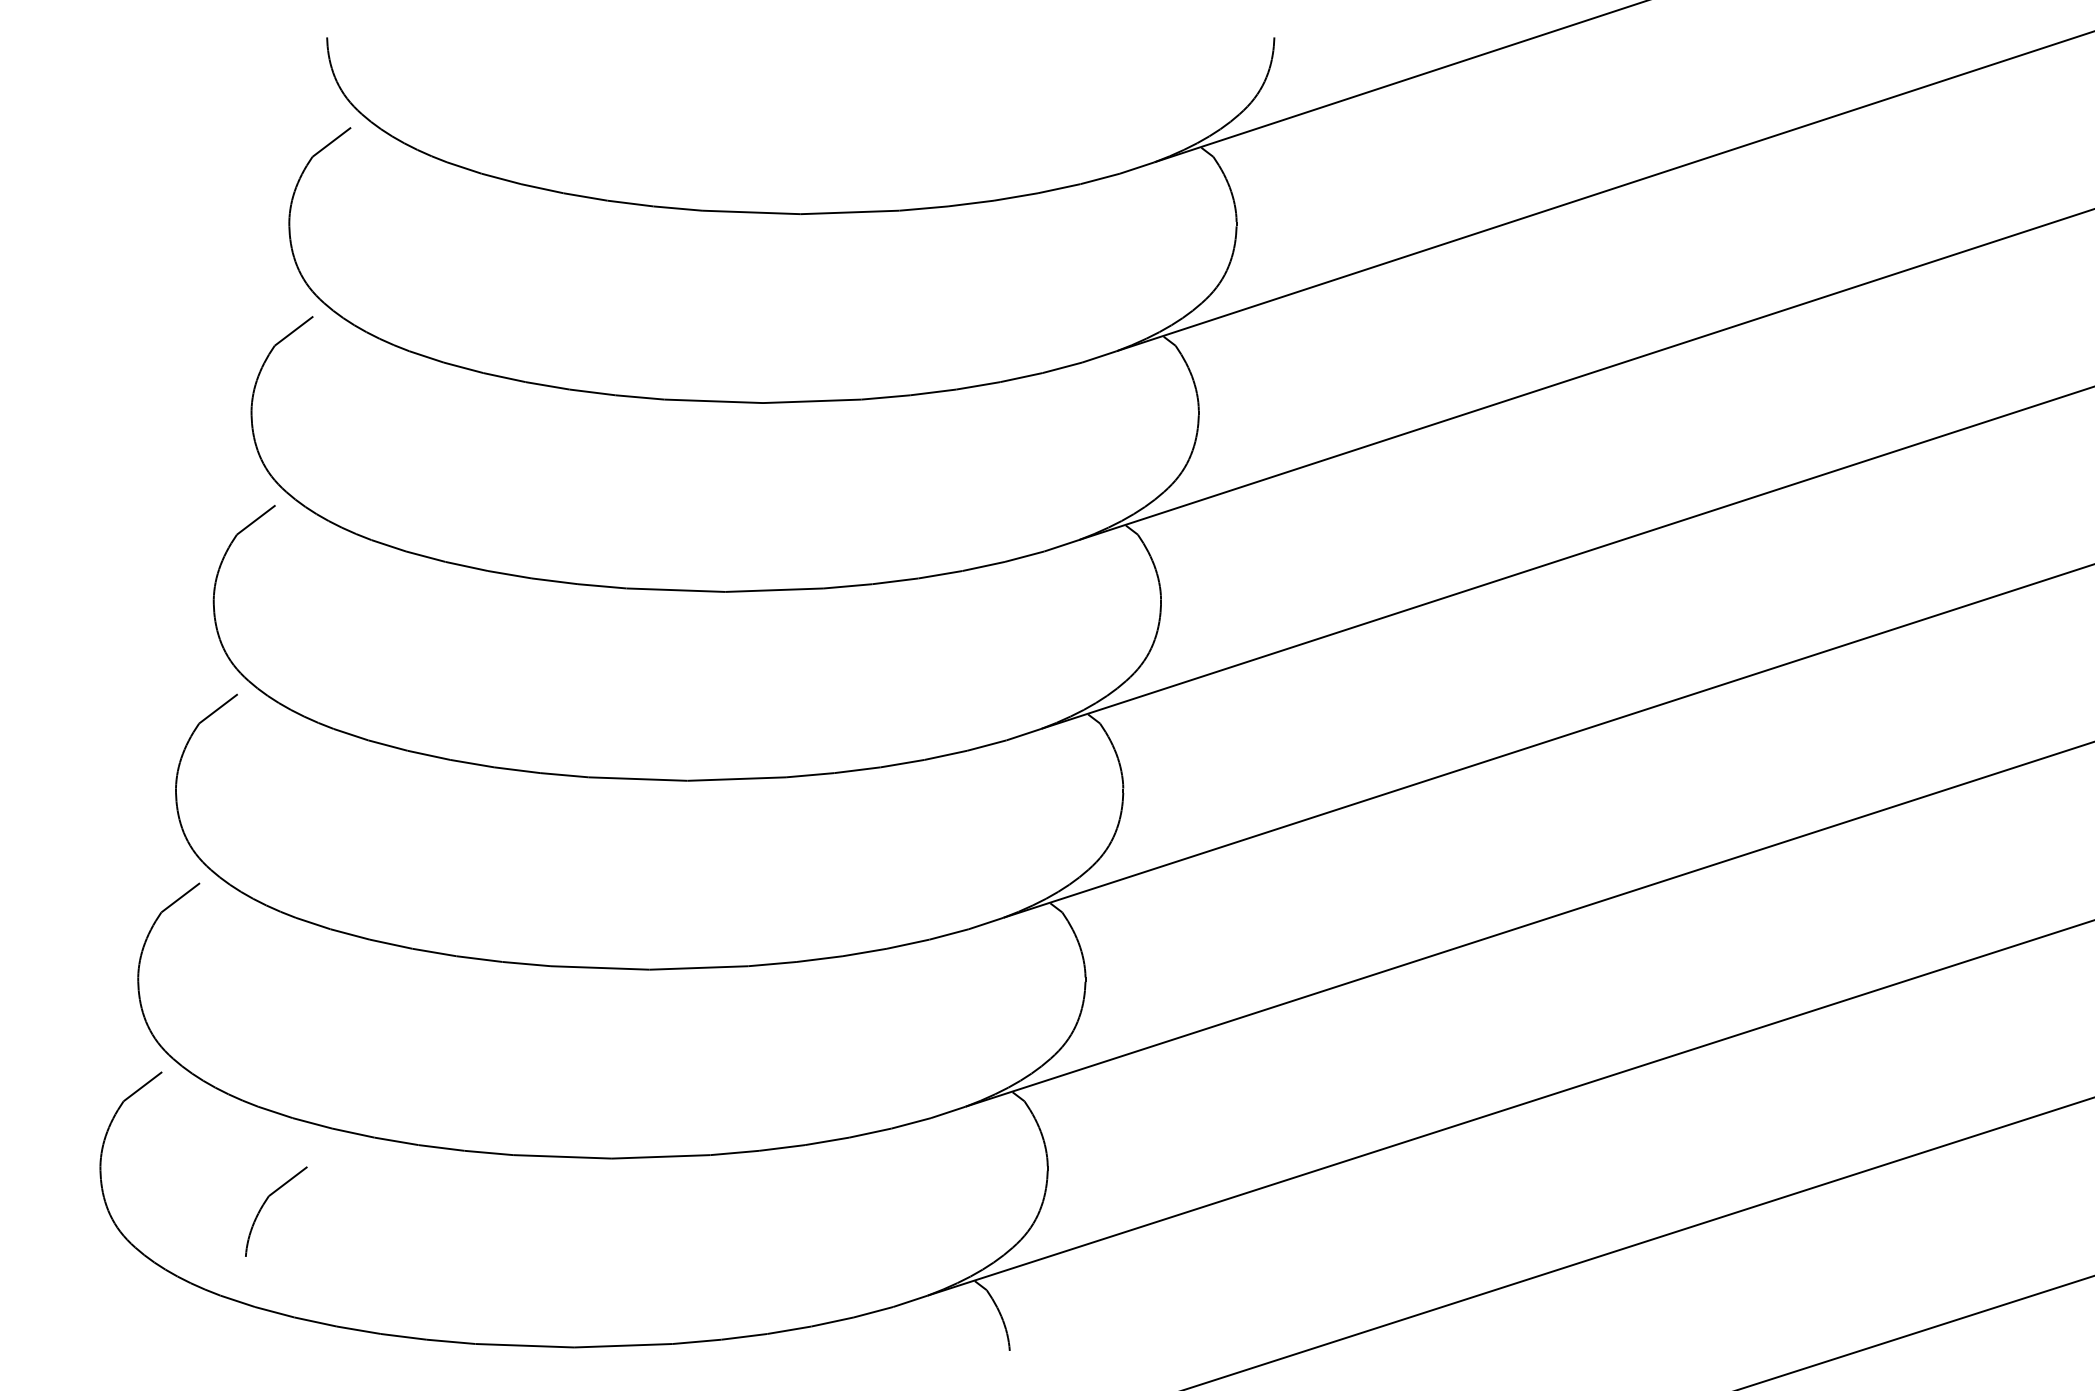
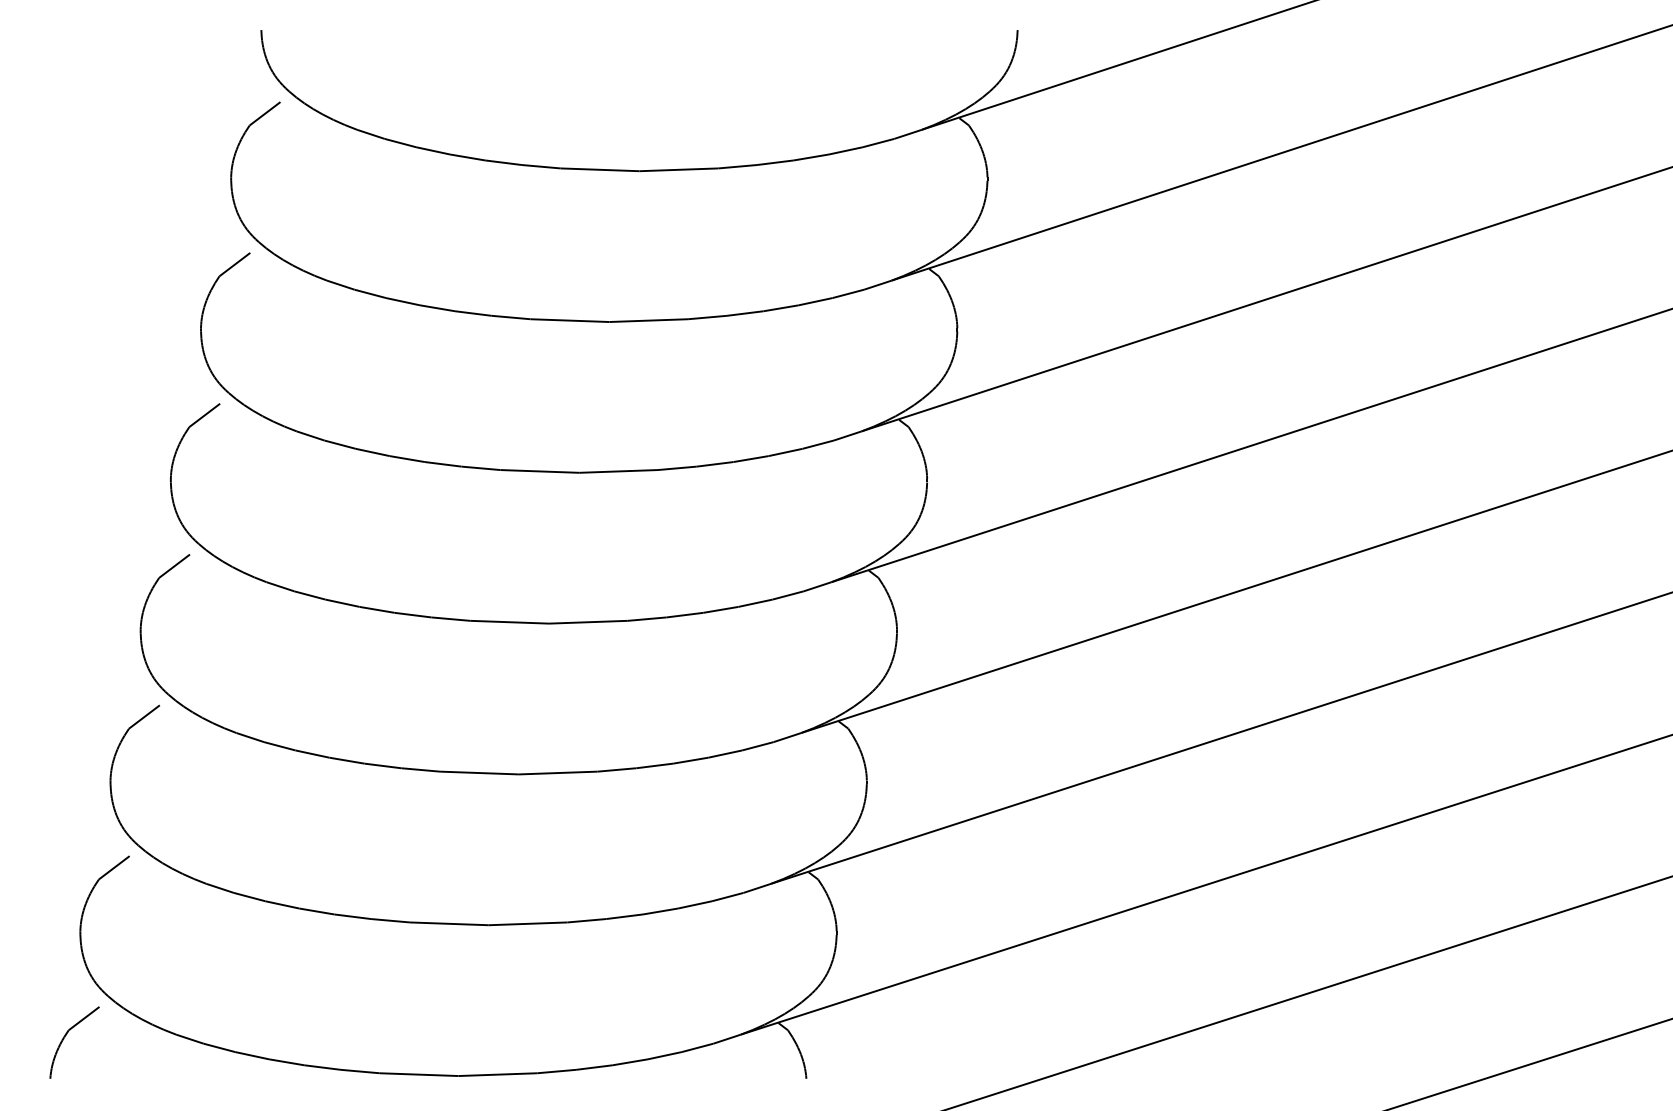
part: (265, 1203) -> (66, 1036), moved

